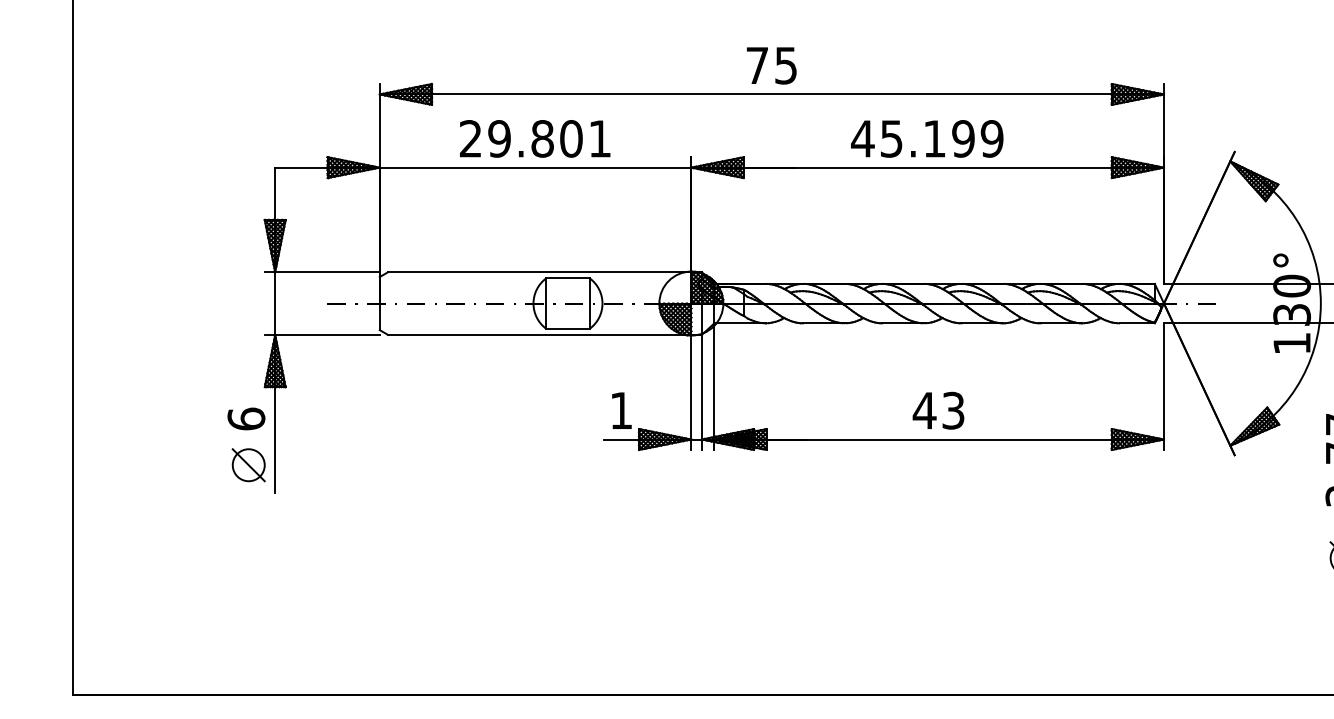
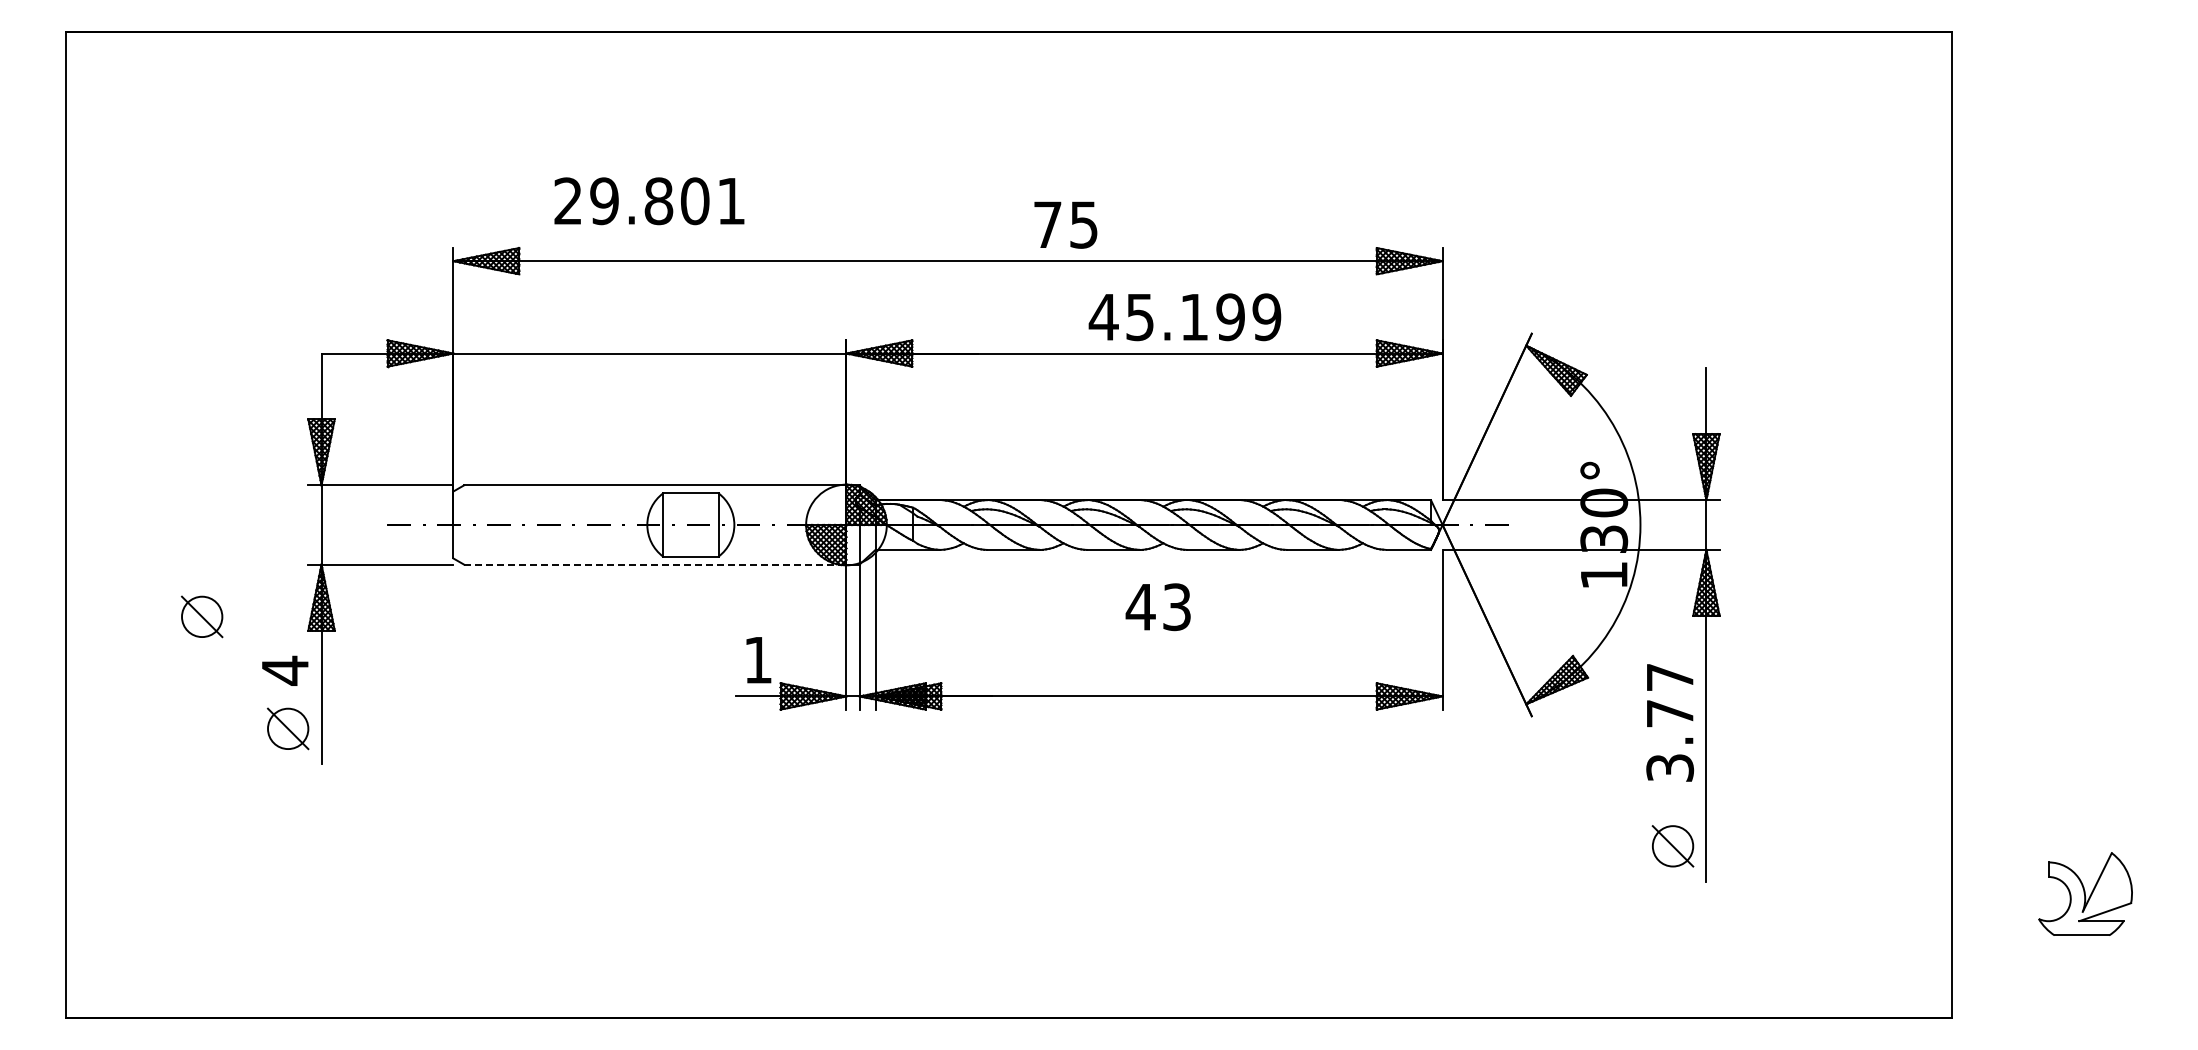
text: (771, 65) -> (1065, 224), moved
text: (535, 139) -> (649, 201), moved
text: (926, 139) -> (1184, 317), moved
line: (539, 334) -> (655, 564), solid -> dashed
part: (180, 376) -> (202, 616), added
text: (937, 411) -> (1157, 607), moved
text: (246, 418) -> (285, 670), 6 -> 4

